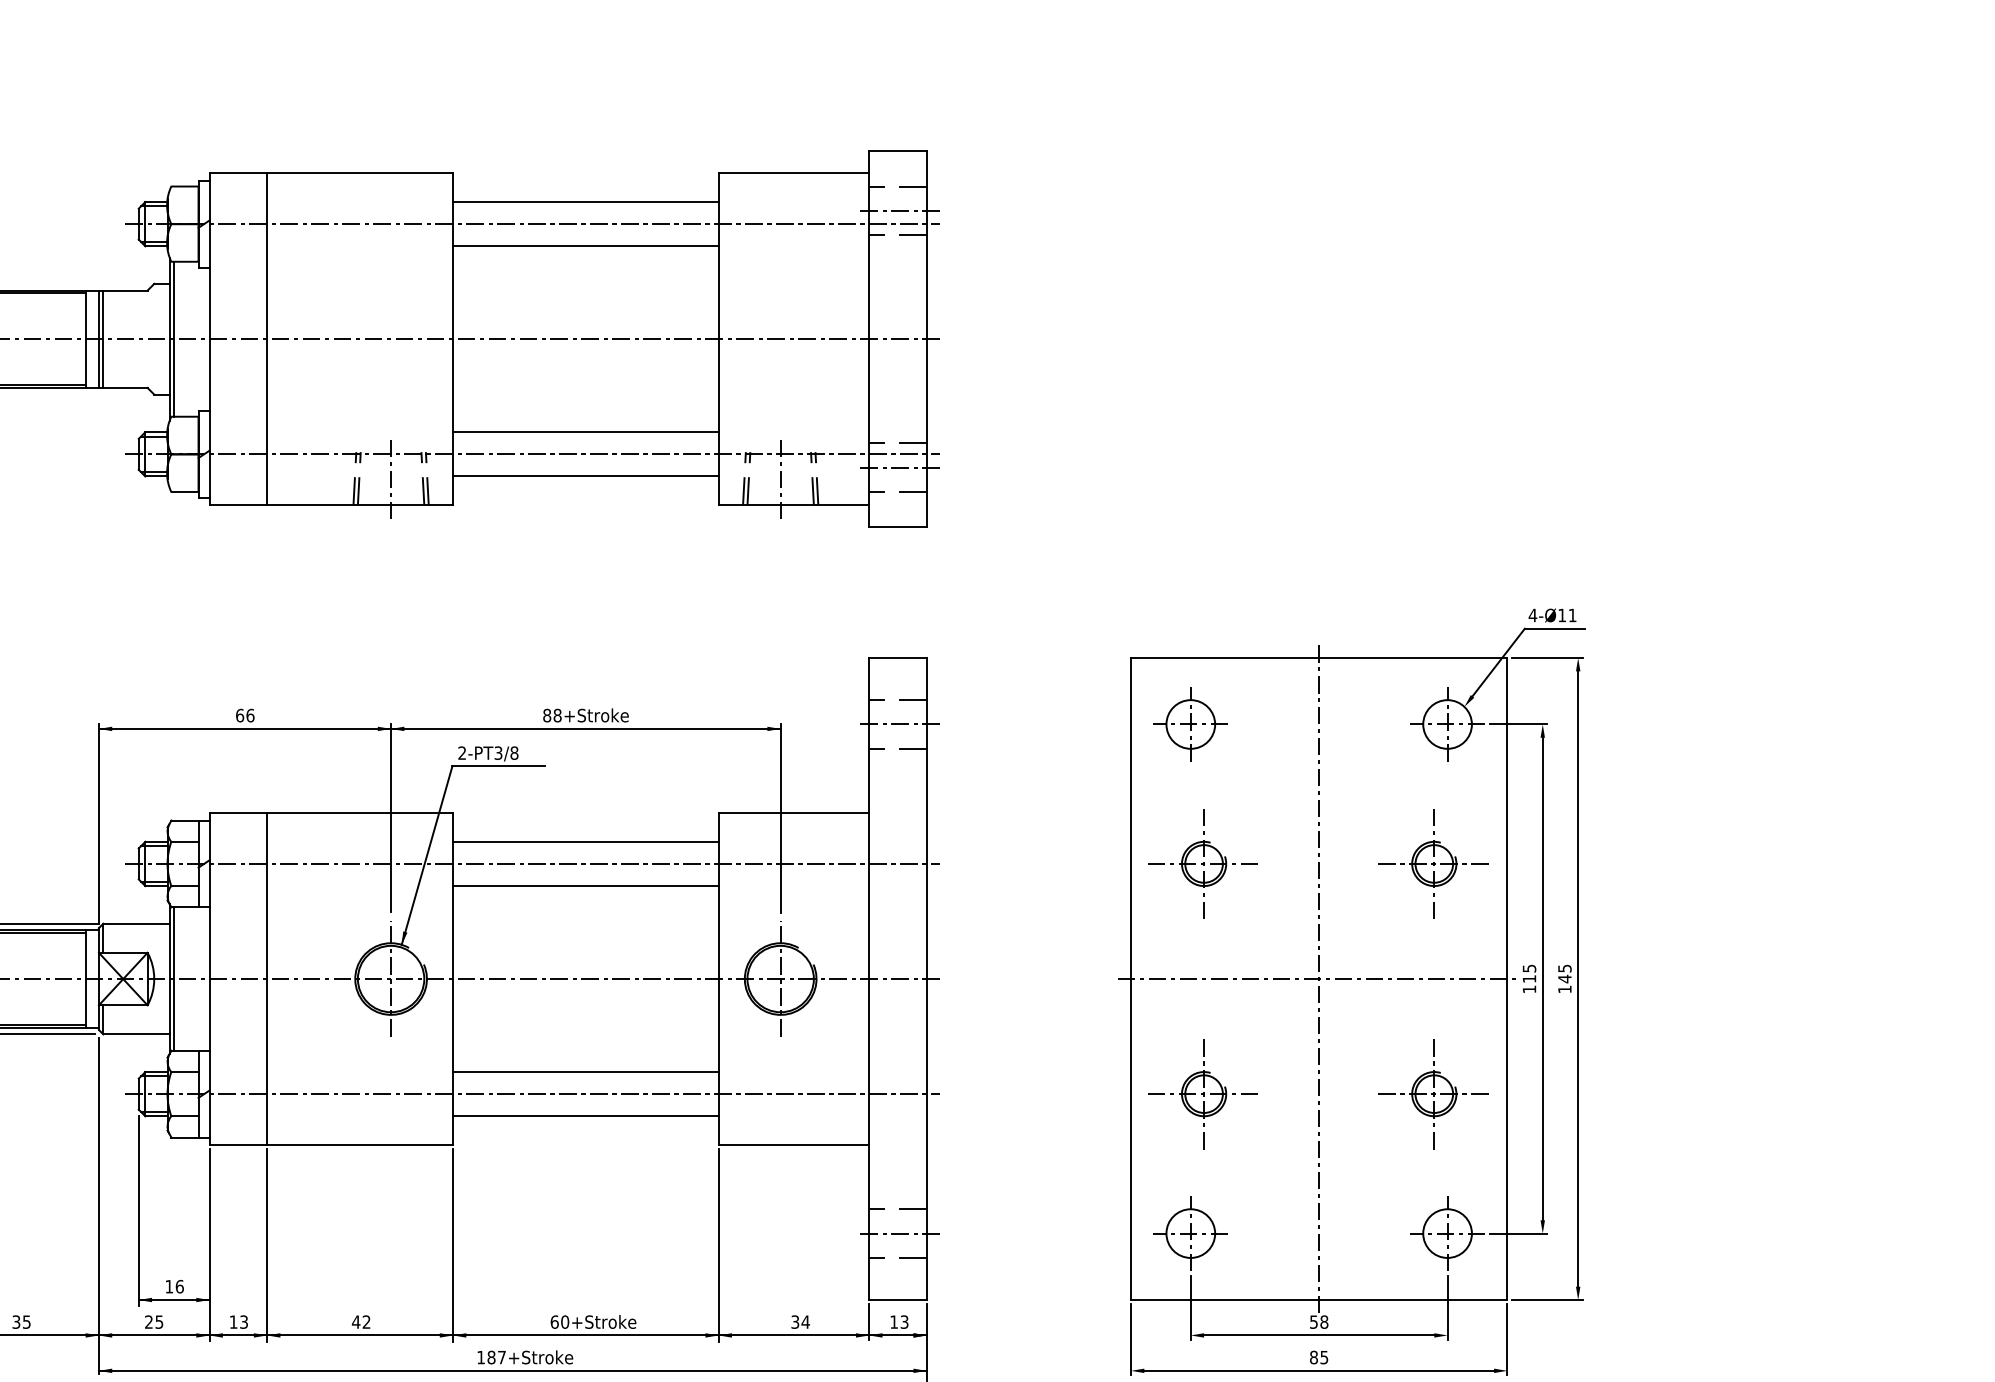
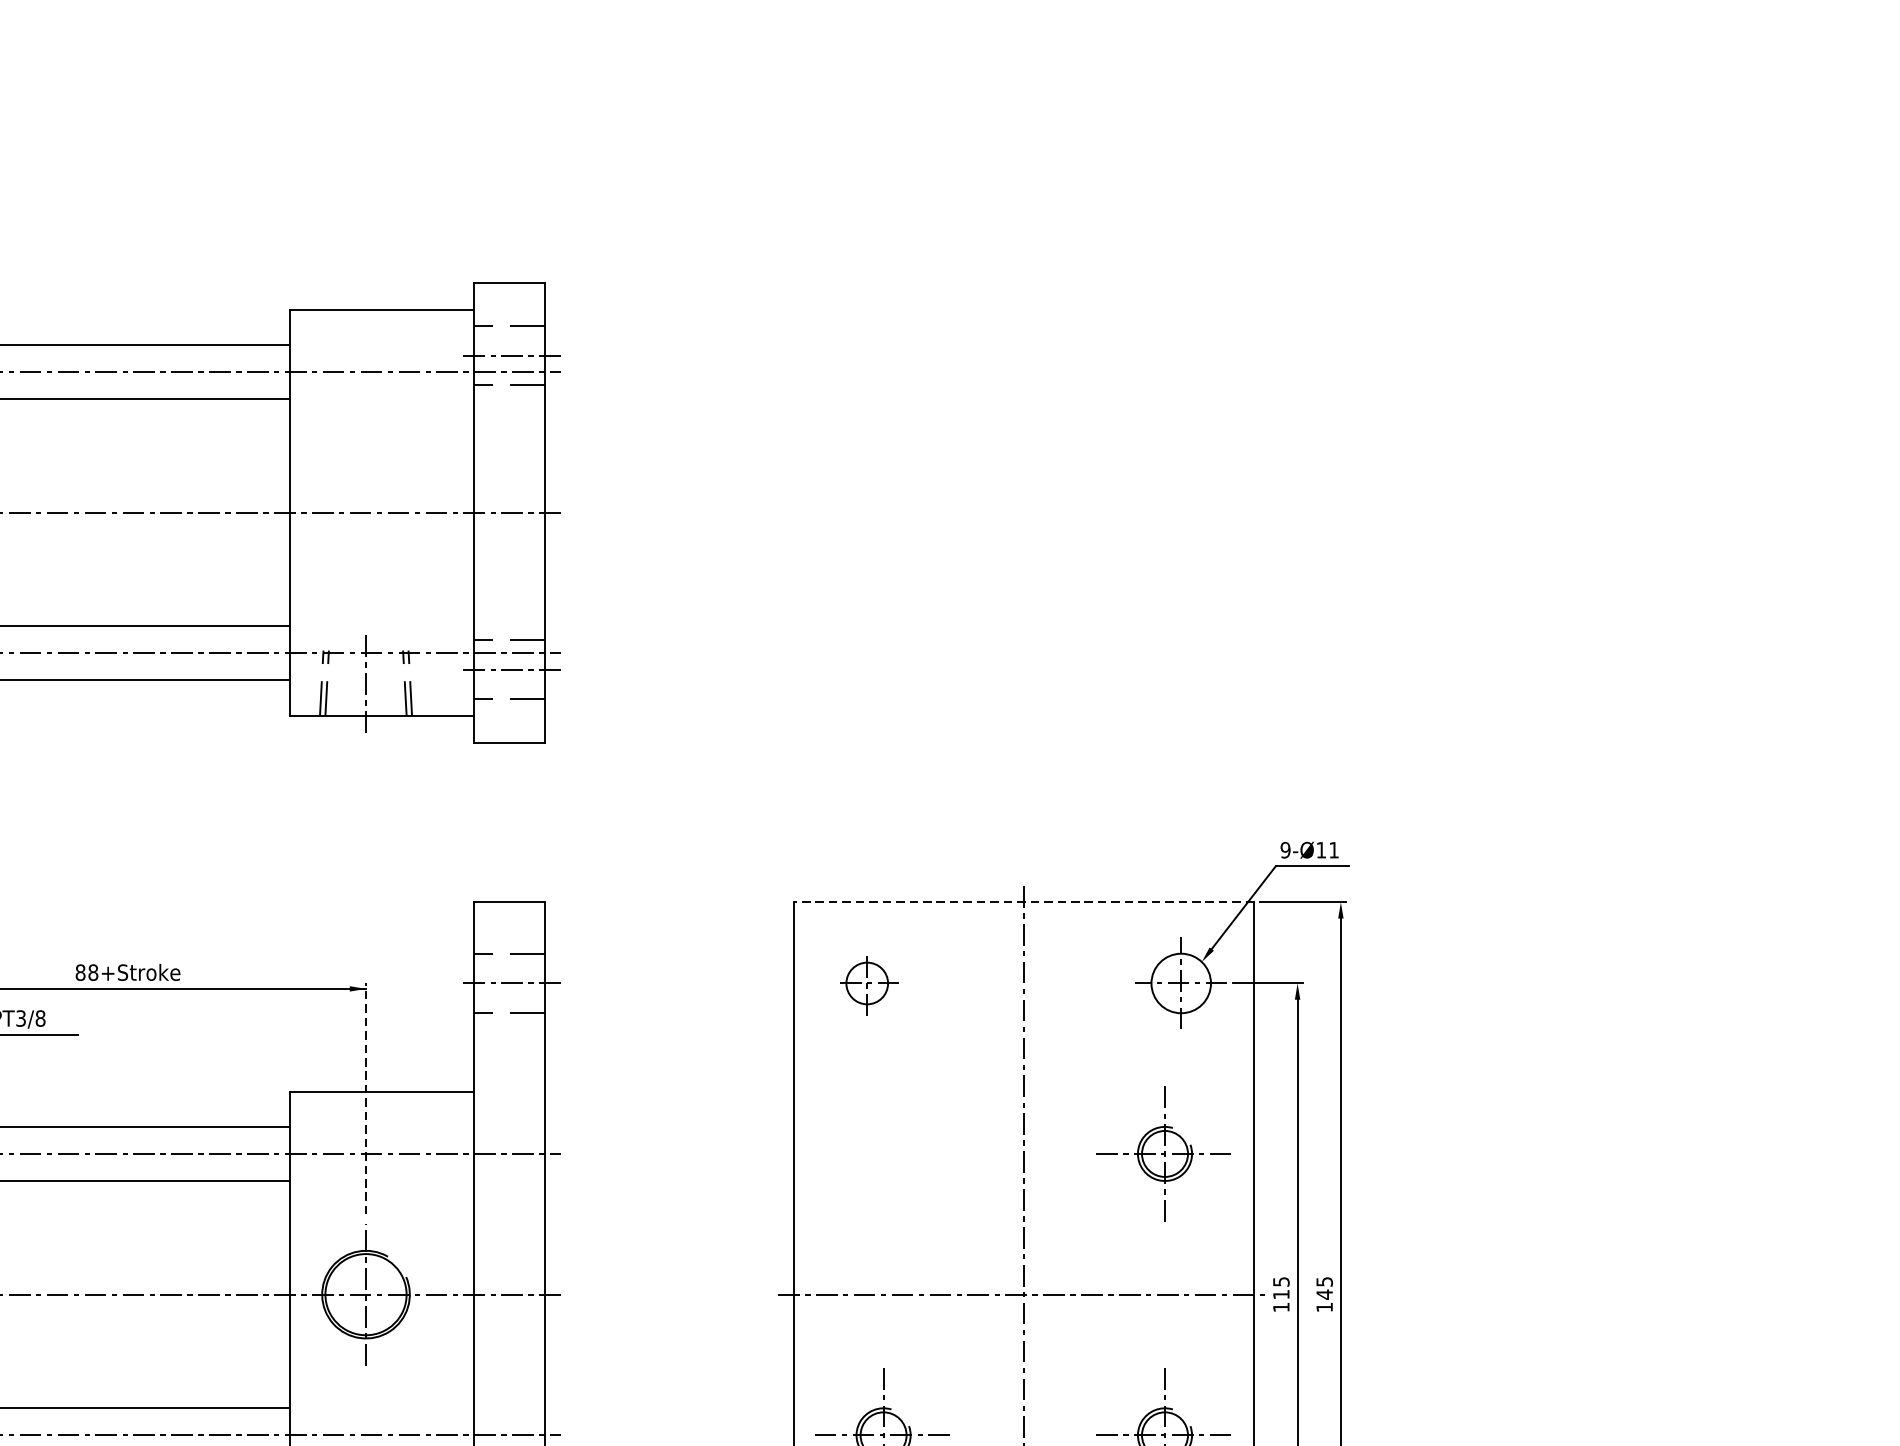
text: (1532, 615) -> (1285, 850), 4-Ø11 -> 9-Ø11
line: (1318, 658) -> (1023, 902), solid -> dashed
part: (1190, 724) -> (866, 983), size x0.7
line: (780, 818) -> (365, 1098), solid -> dashed
part: (1202, 863) -> (881, 1153), removed

